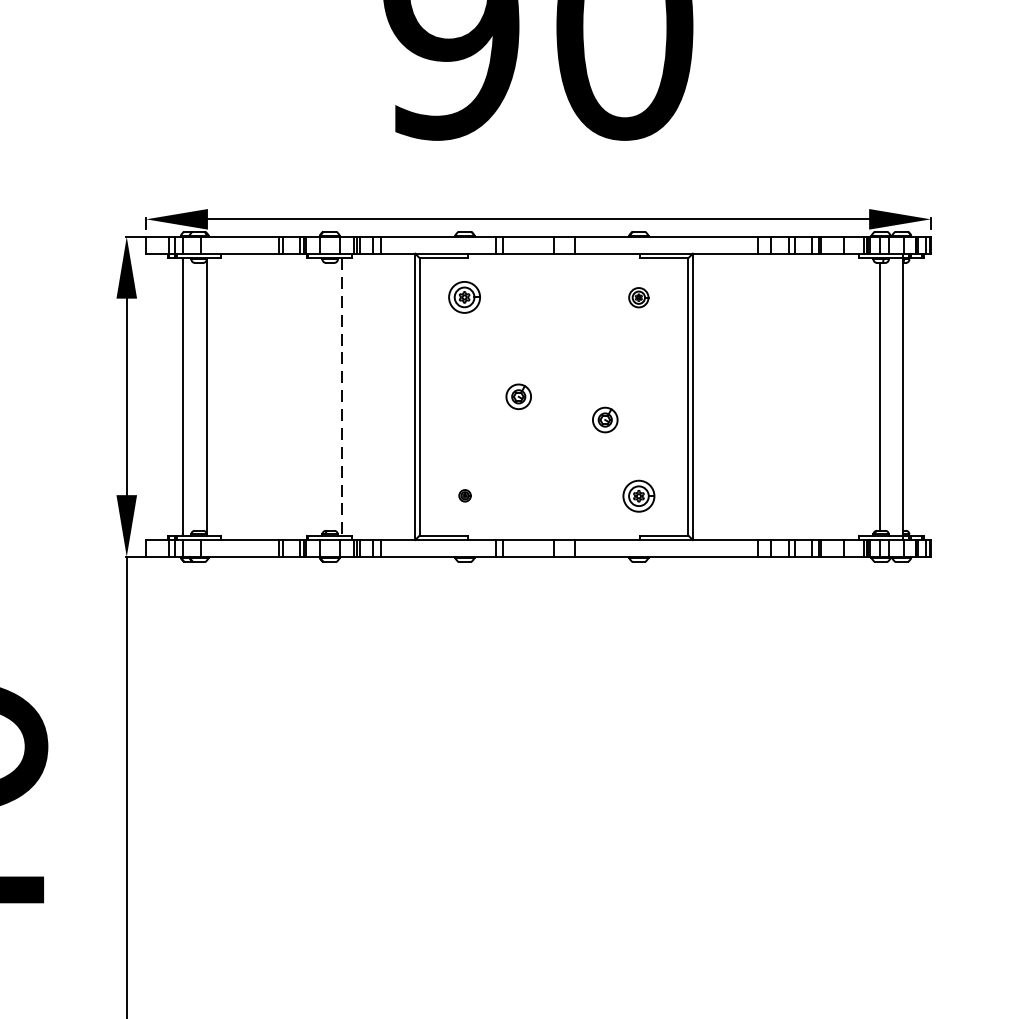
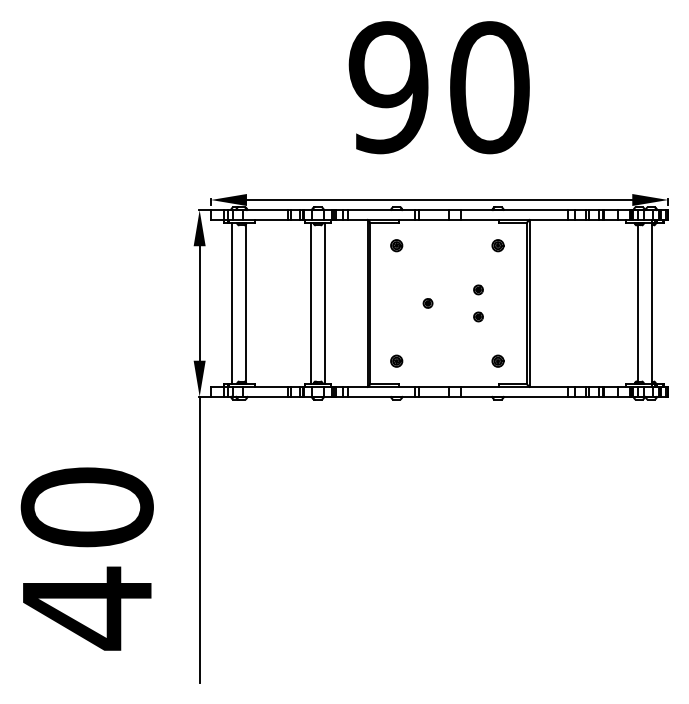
part: (464, 297) -> (396, 245), size x0.62
part: (605, 372) -> (478, 289), added
line: (318, 396) -> (311, 303), added
line: (340, 396) -> (324, 303), dashed -> solid
part: (517, 396) -> (427, 303), size x0.62
part: (605, 419) -> (478, 316), size x0.62
part: (464, 494) -> (396, 360), size x1.67
part: (637, 494) -> (497, 360), size x0.62

